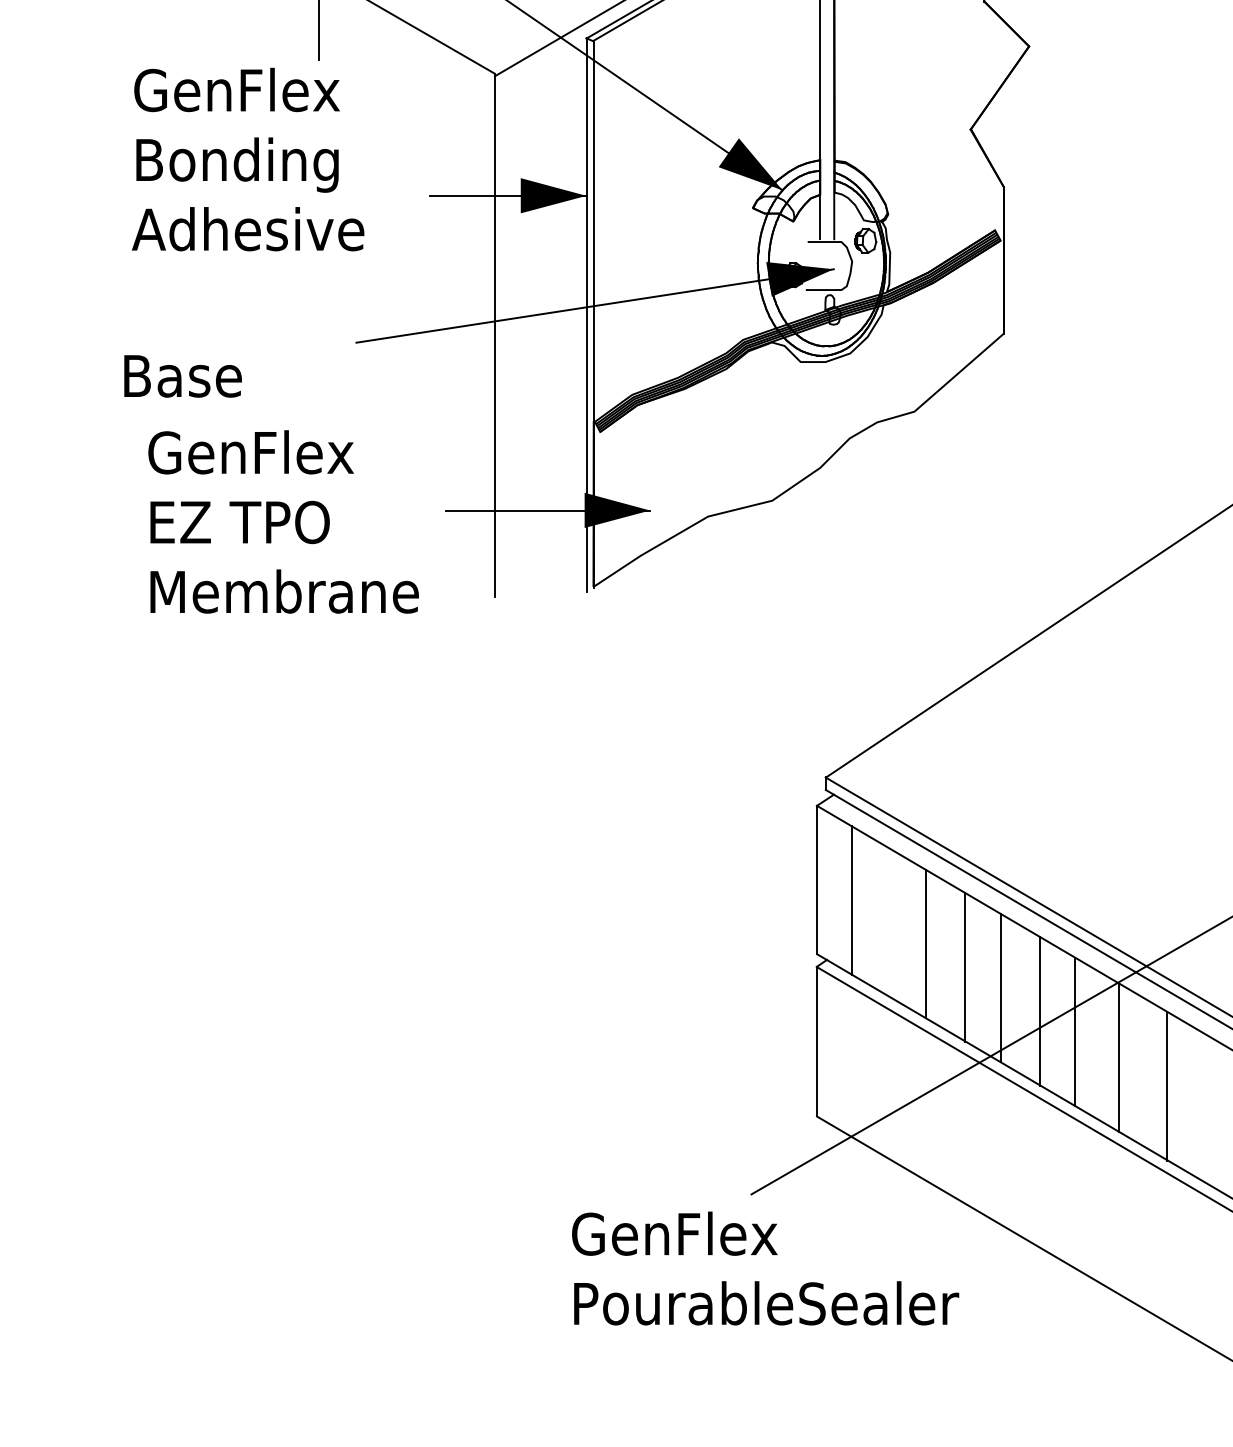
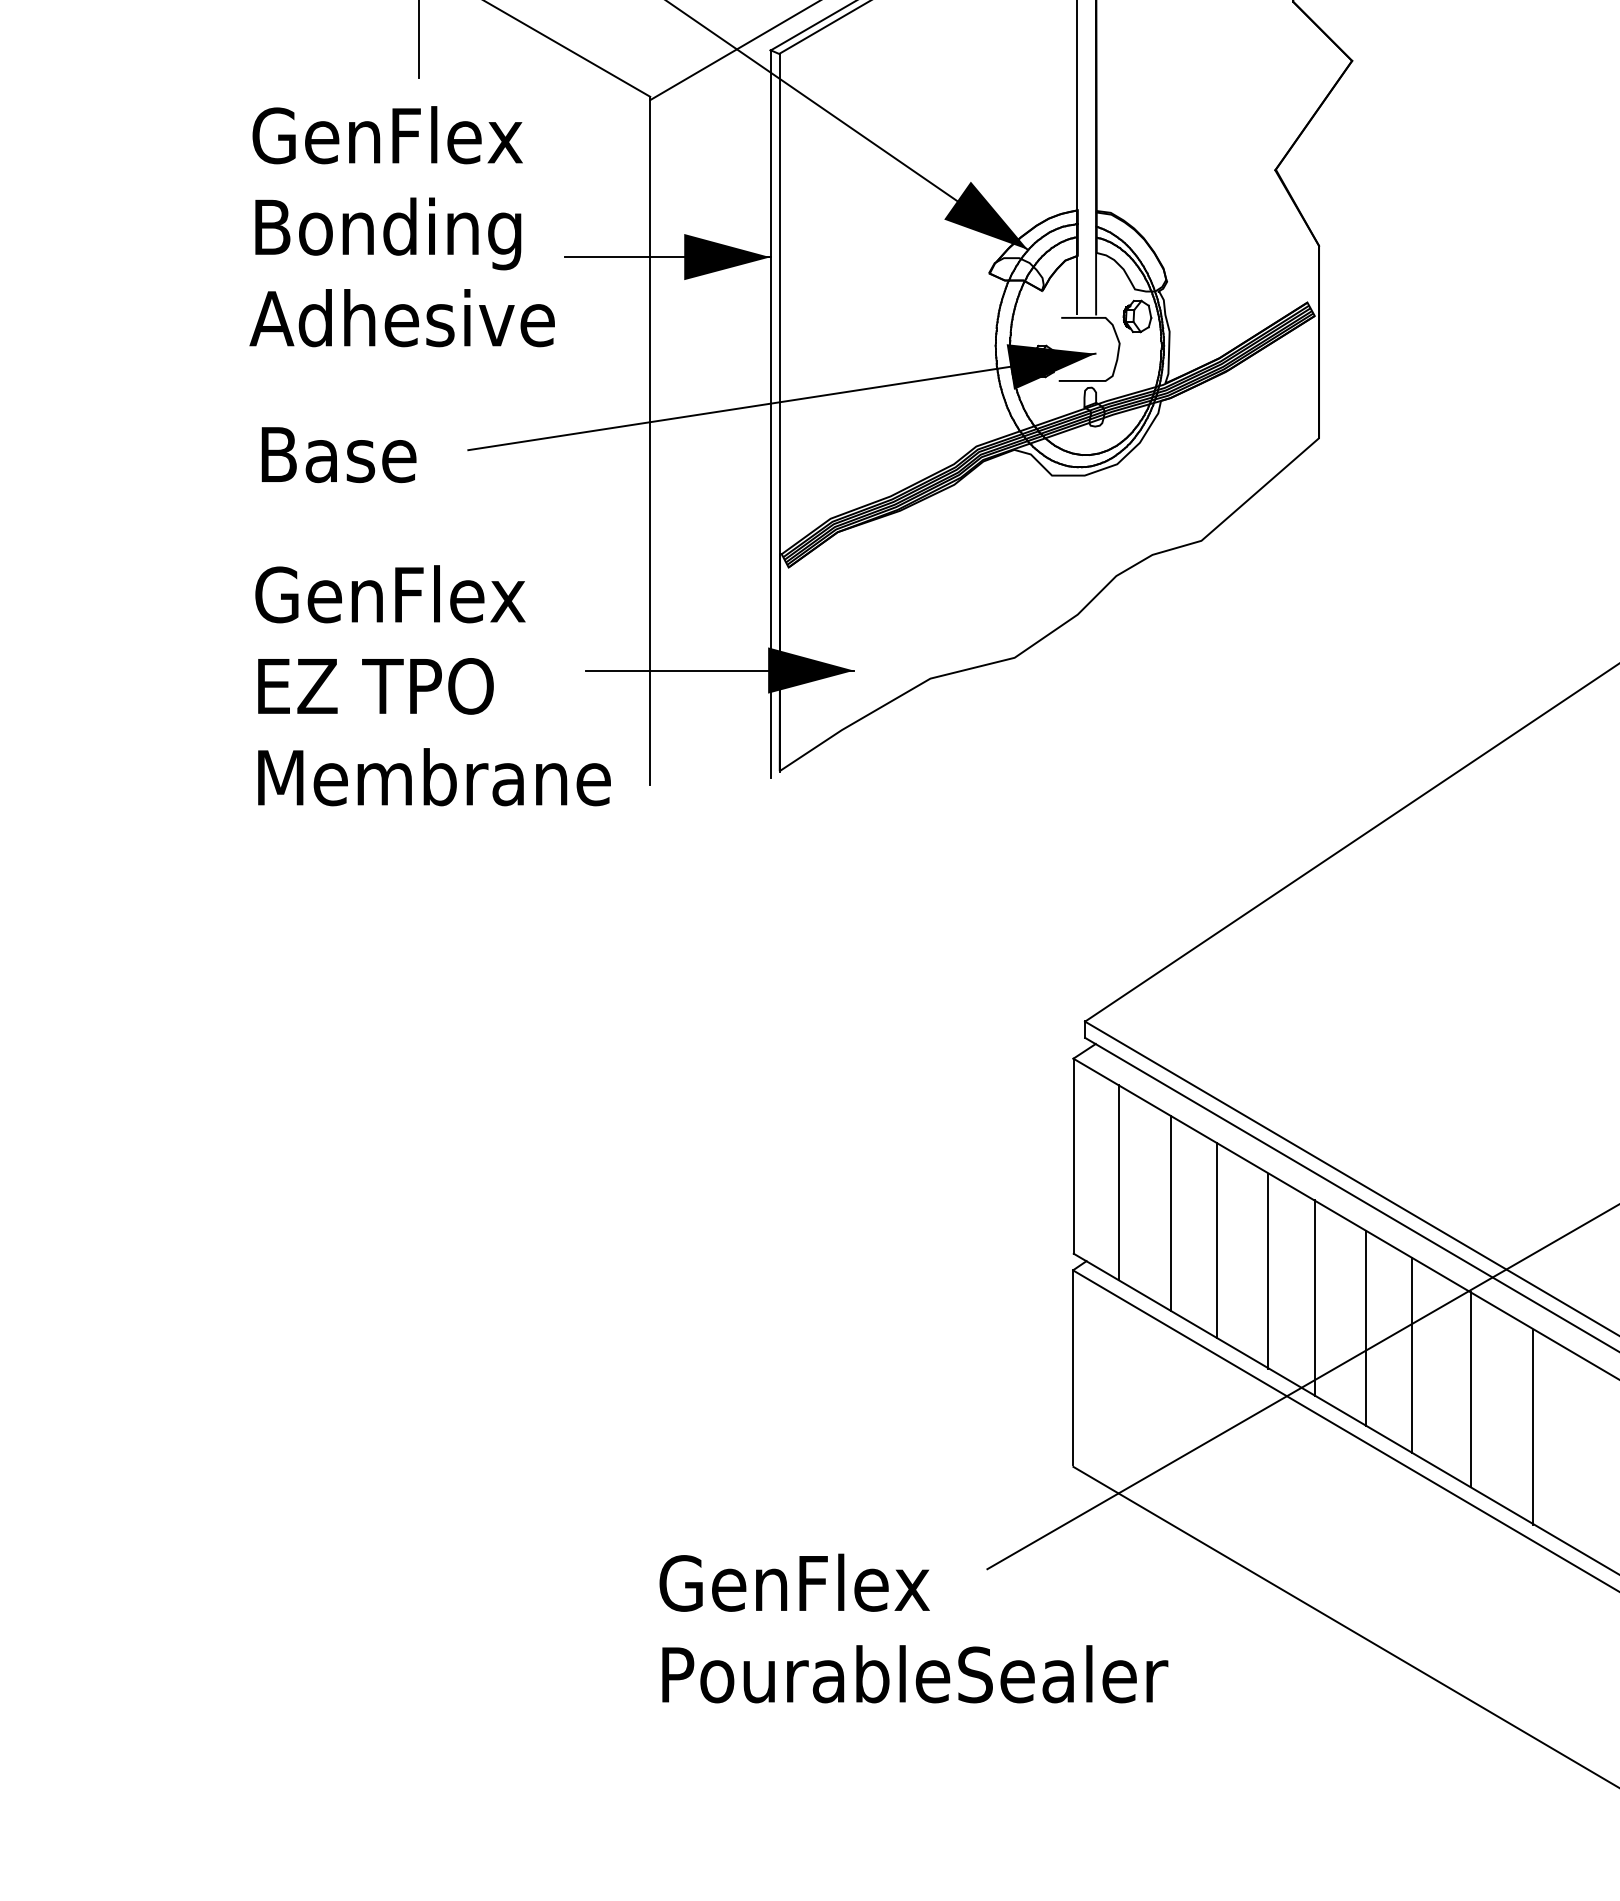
text: (248, 159) -> (402, 226), moved
text: (182, 376) -> (338, 455), moved
text: (283, 521) -> (432, 685), moved
line: (890, 923) -> (1170, 1213), added
text: (765, 1268) -> (913, 1628), moved

